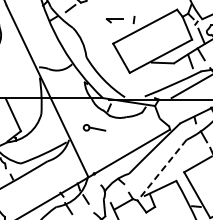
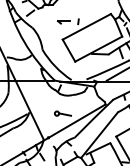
part: (94, 127) -> (62, 113), moved
line: (162, 170) -> (99, 135), dashed -> solid

